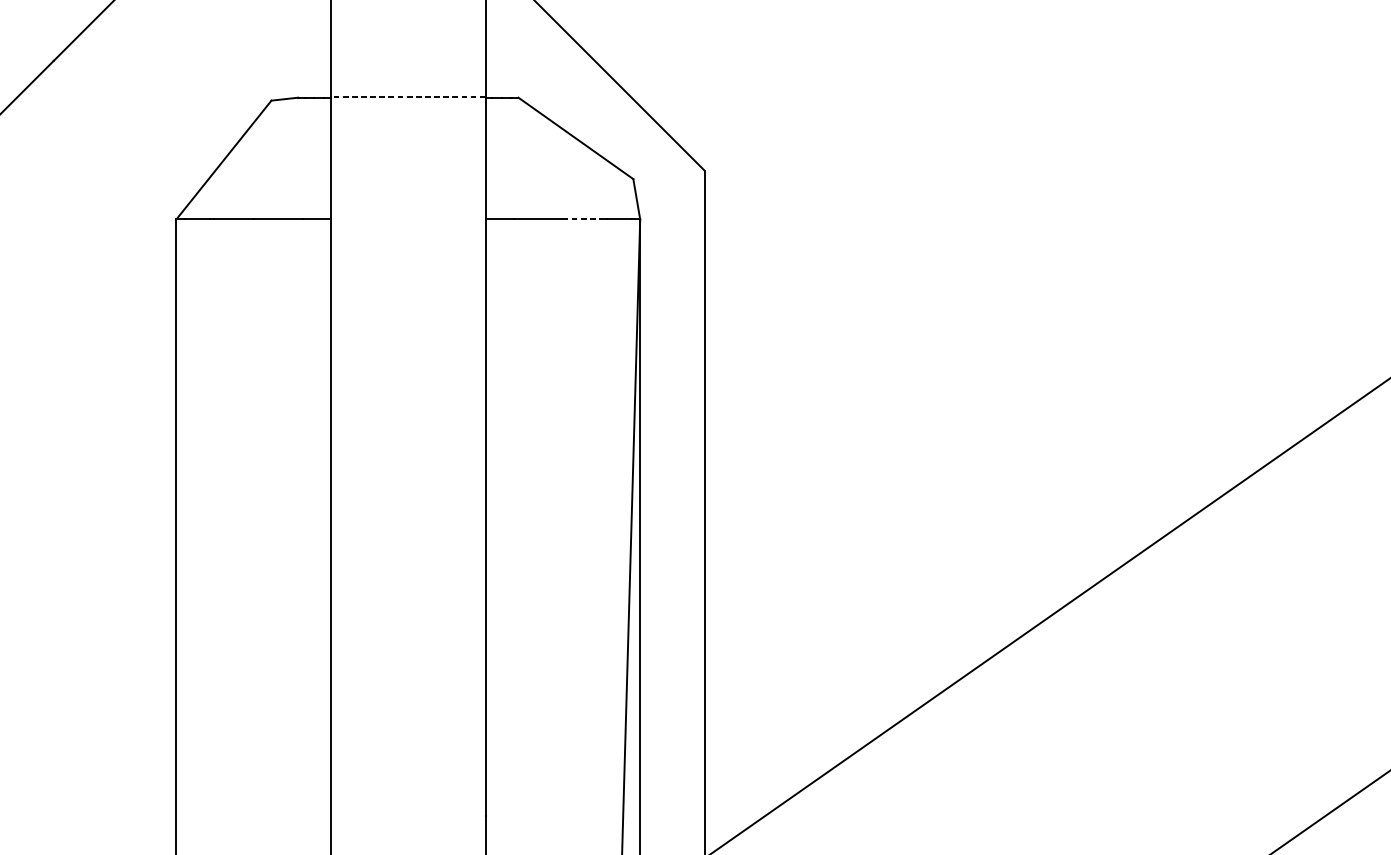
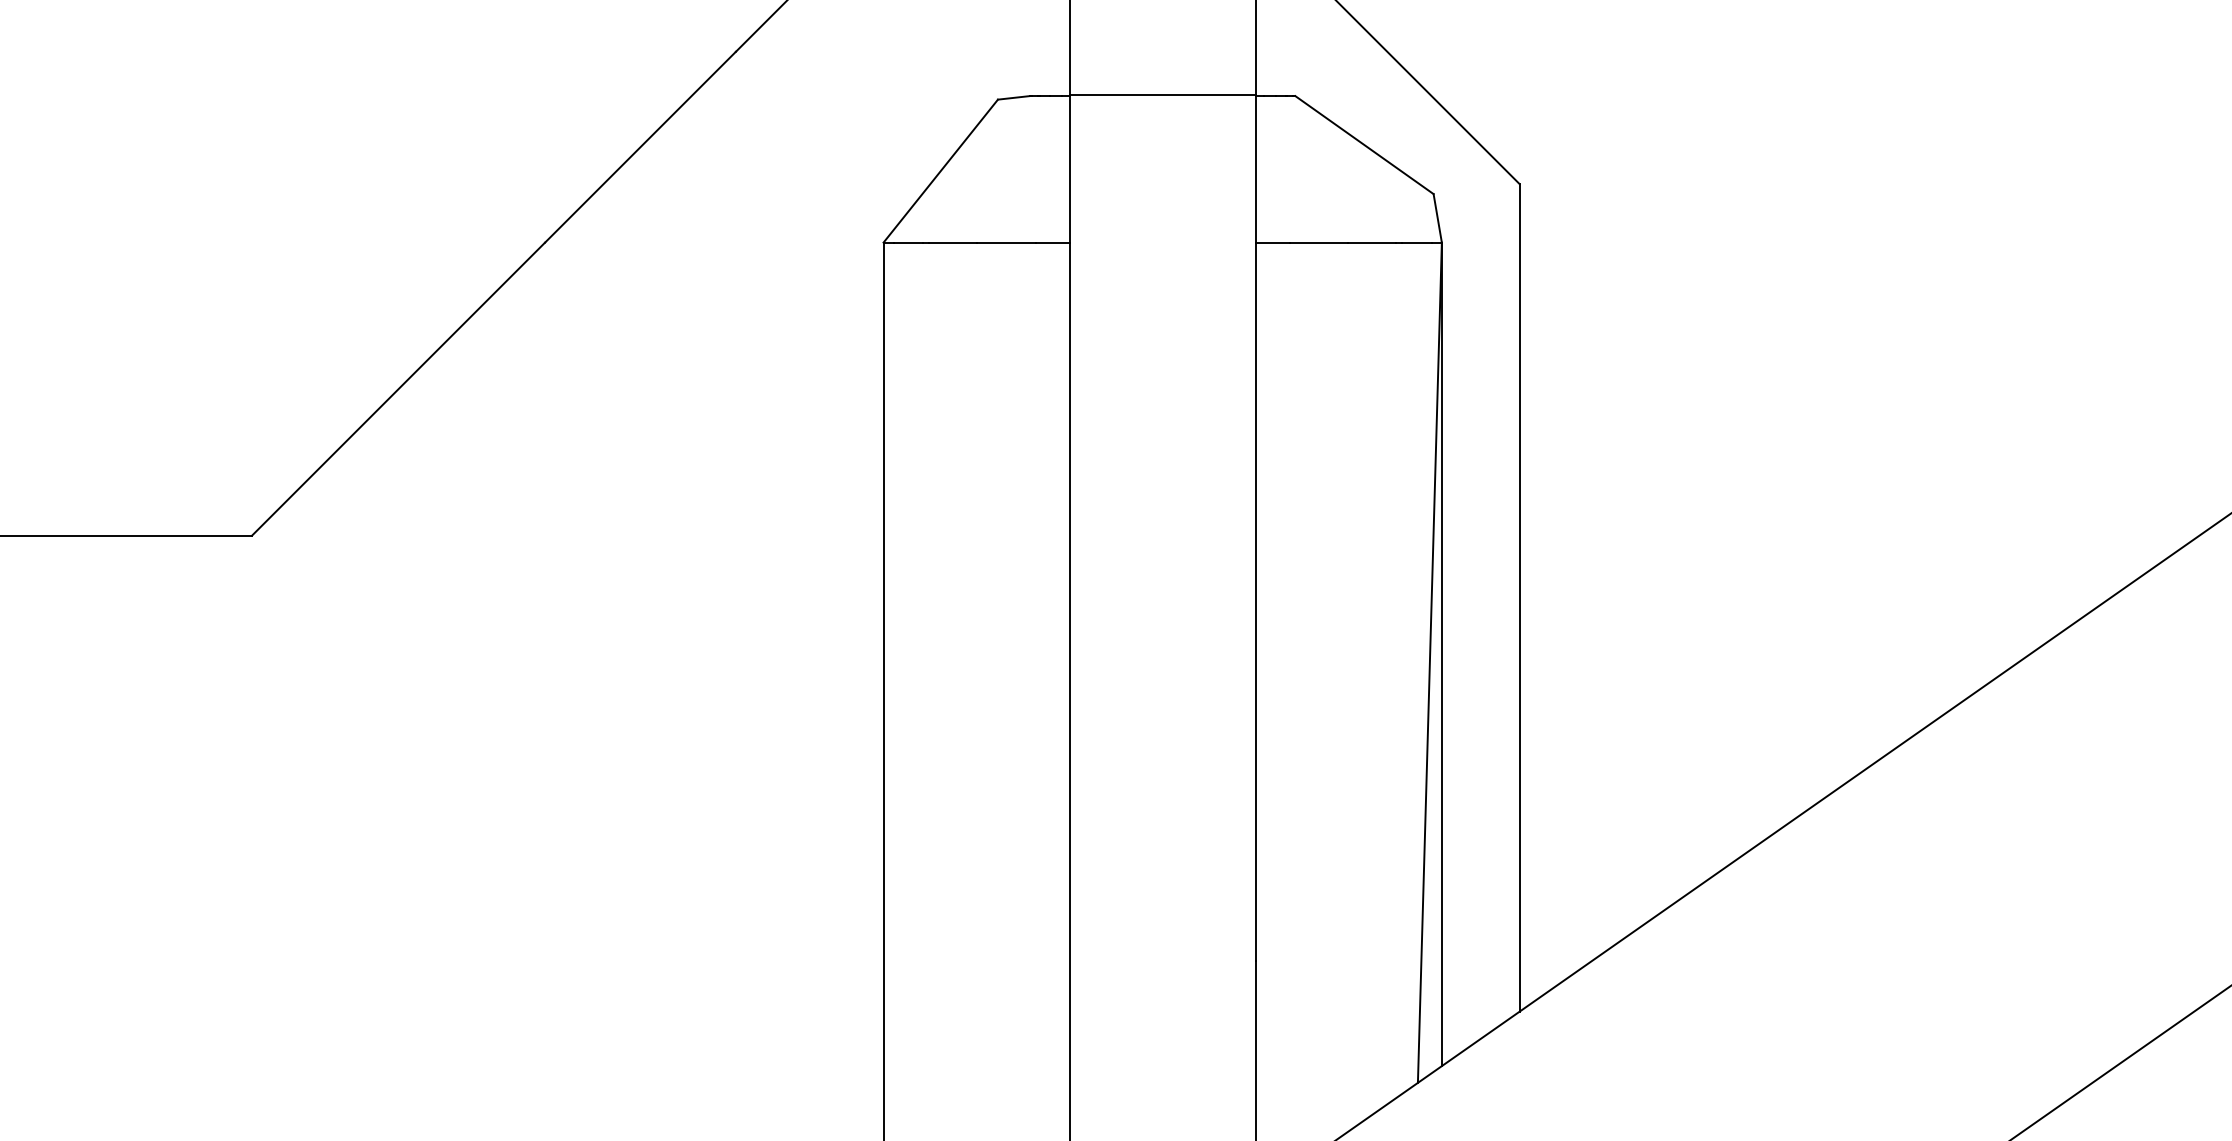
line: (408, 97) -> (1162, 95), dashed -> solid
line: (582, 219) -> (1372, 242), dashed -> solid

